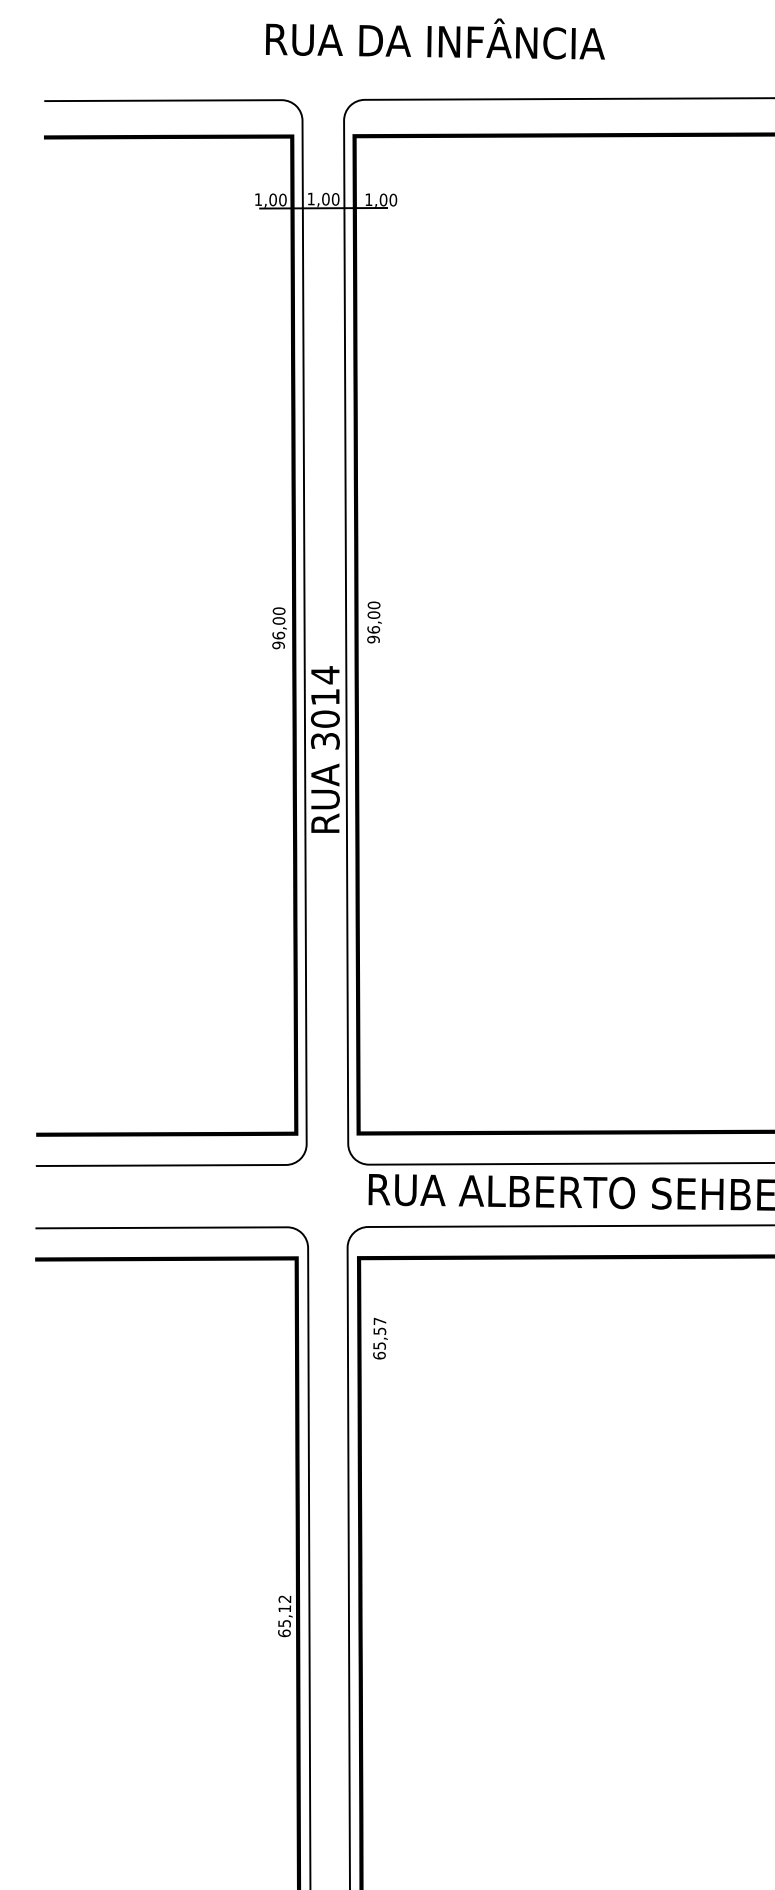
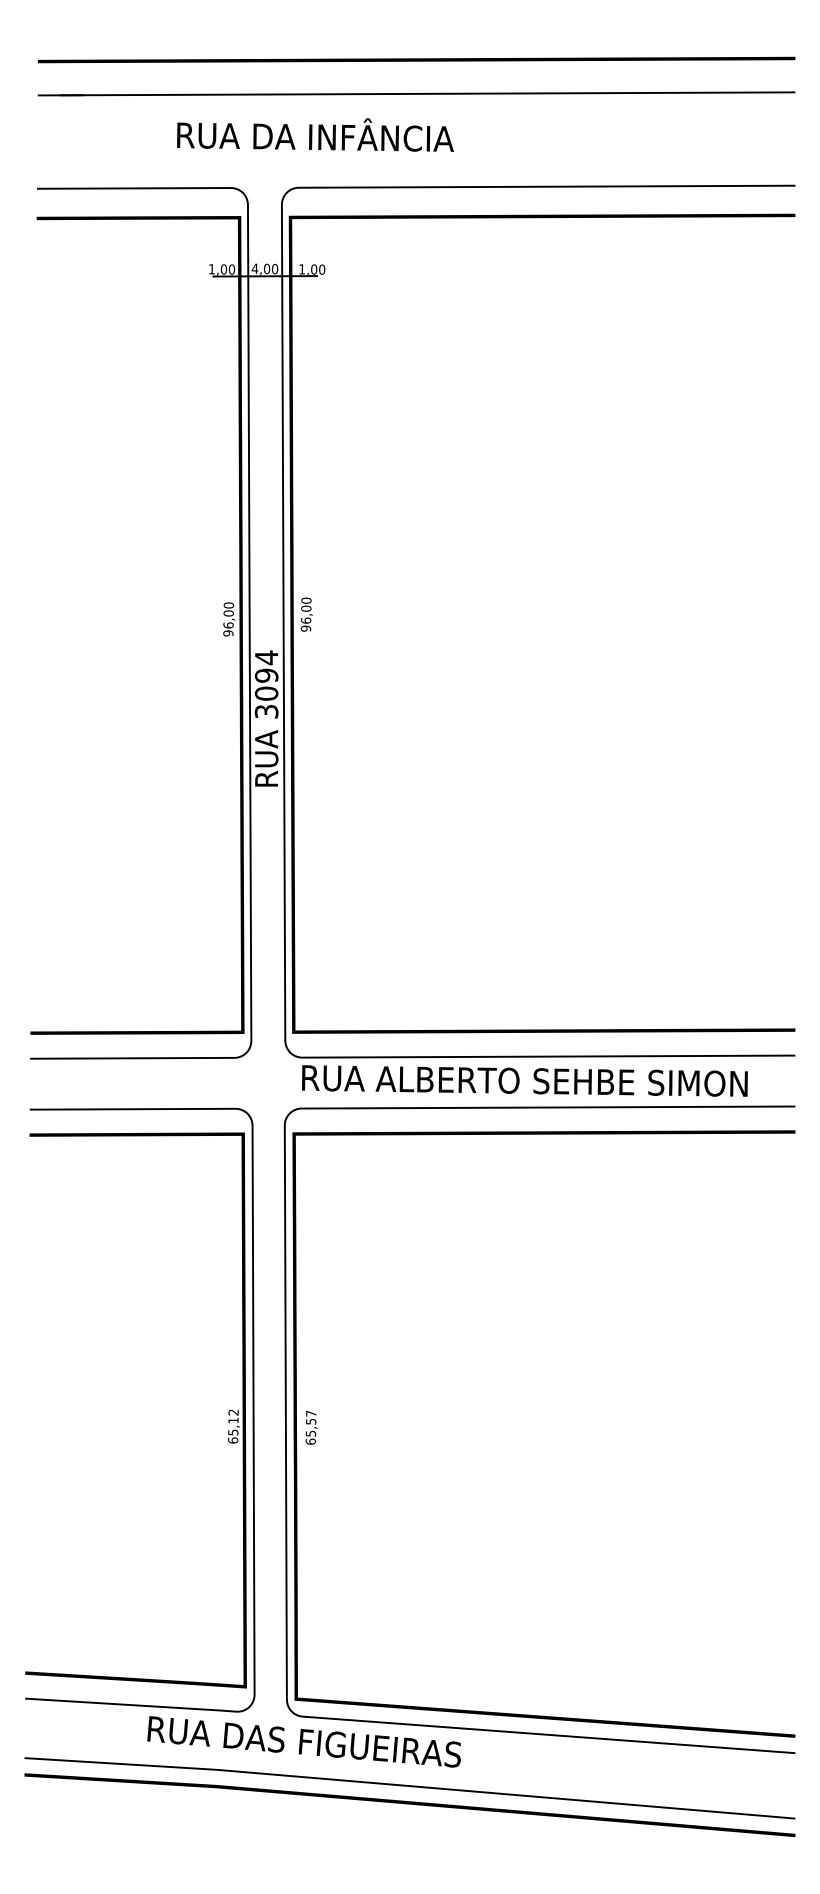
text: (435, 38) -> (315, 134), moved
text: (310, 198) -> (254, 268), 1,00 -> 4,00
text: (325, 696) -> (266, 675), 3014 -> 3094
text: (380, 1338) -> (311, 1427), moved

